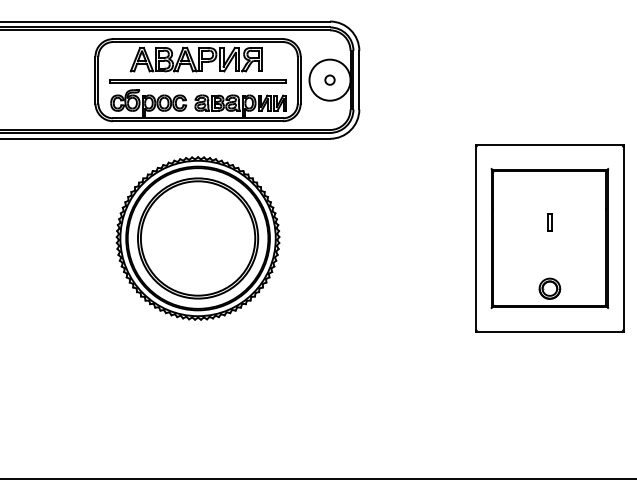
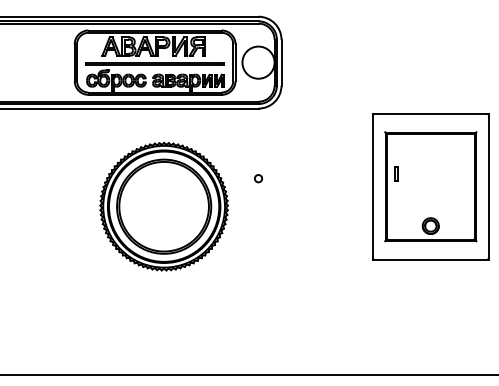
circle: (329, 79) -> (258, 178), moved
part: (549, 221) -> (396, 173), moved
part: (197, 238) -> (163, 206), moved

